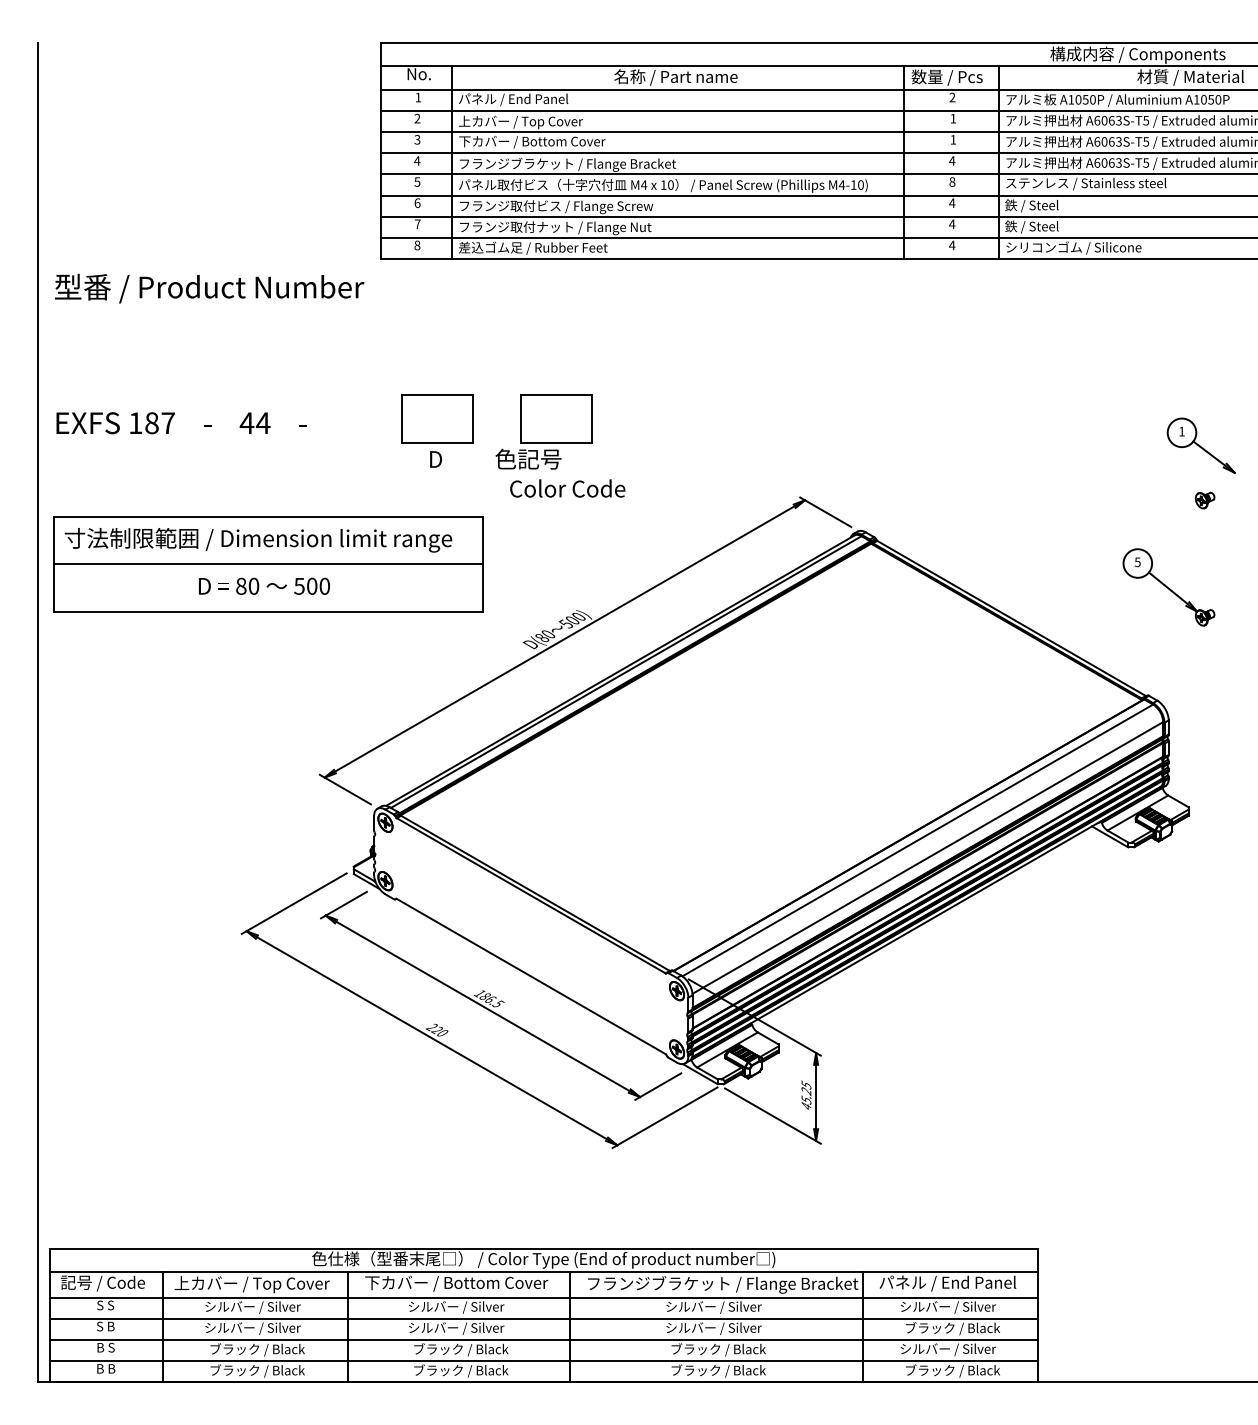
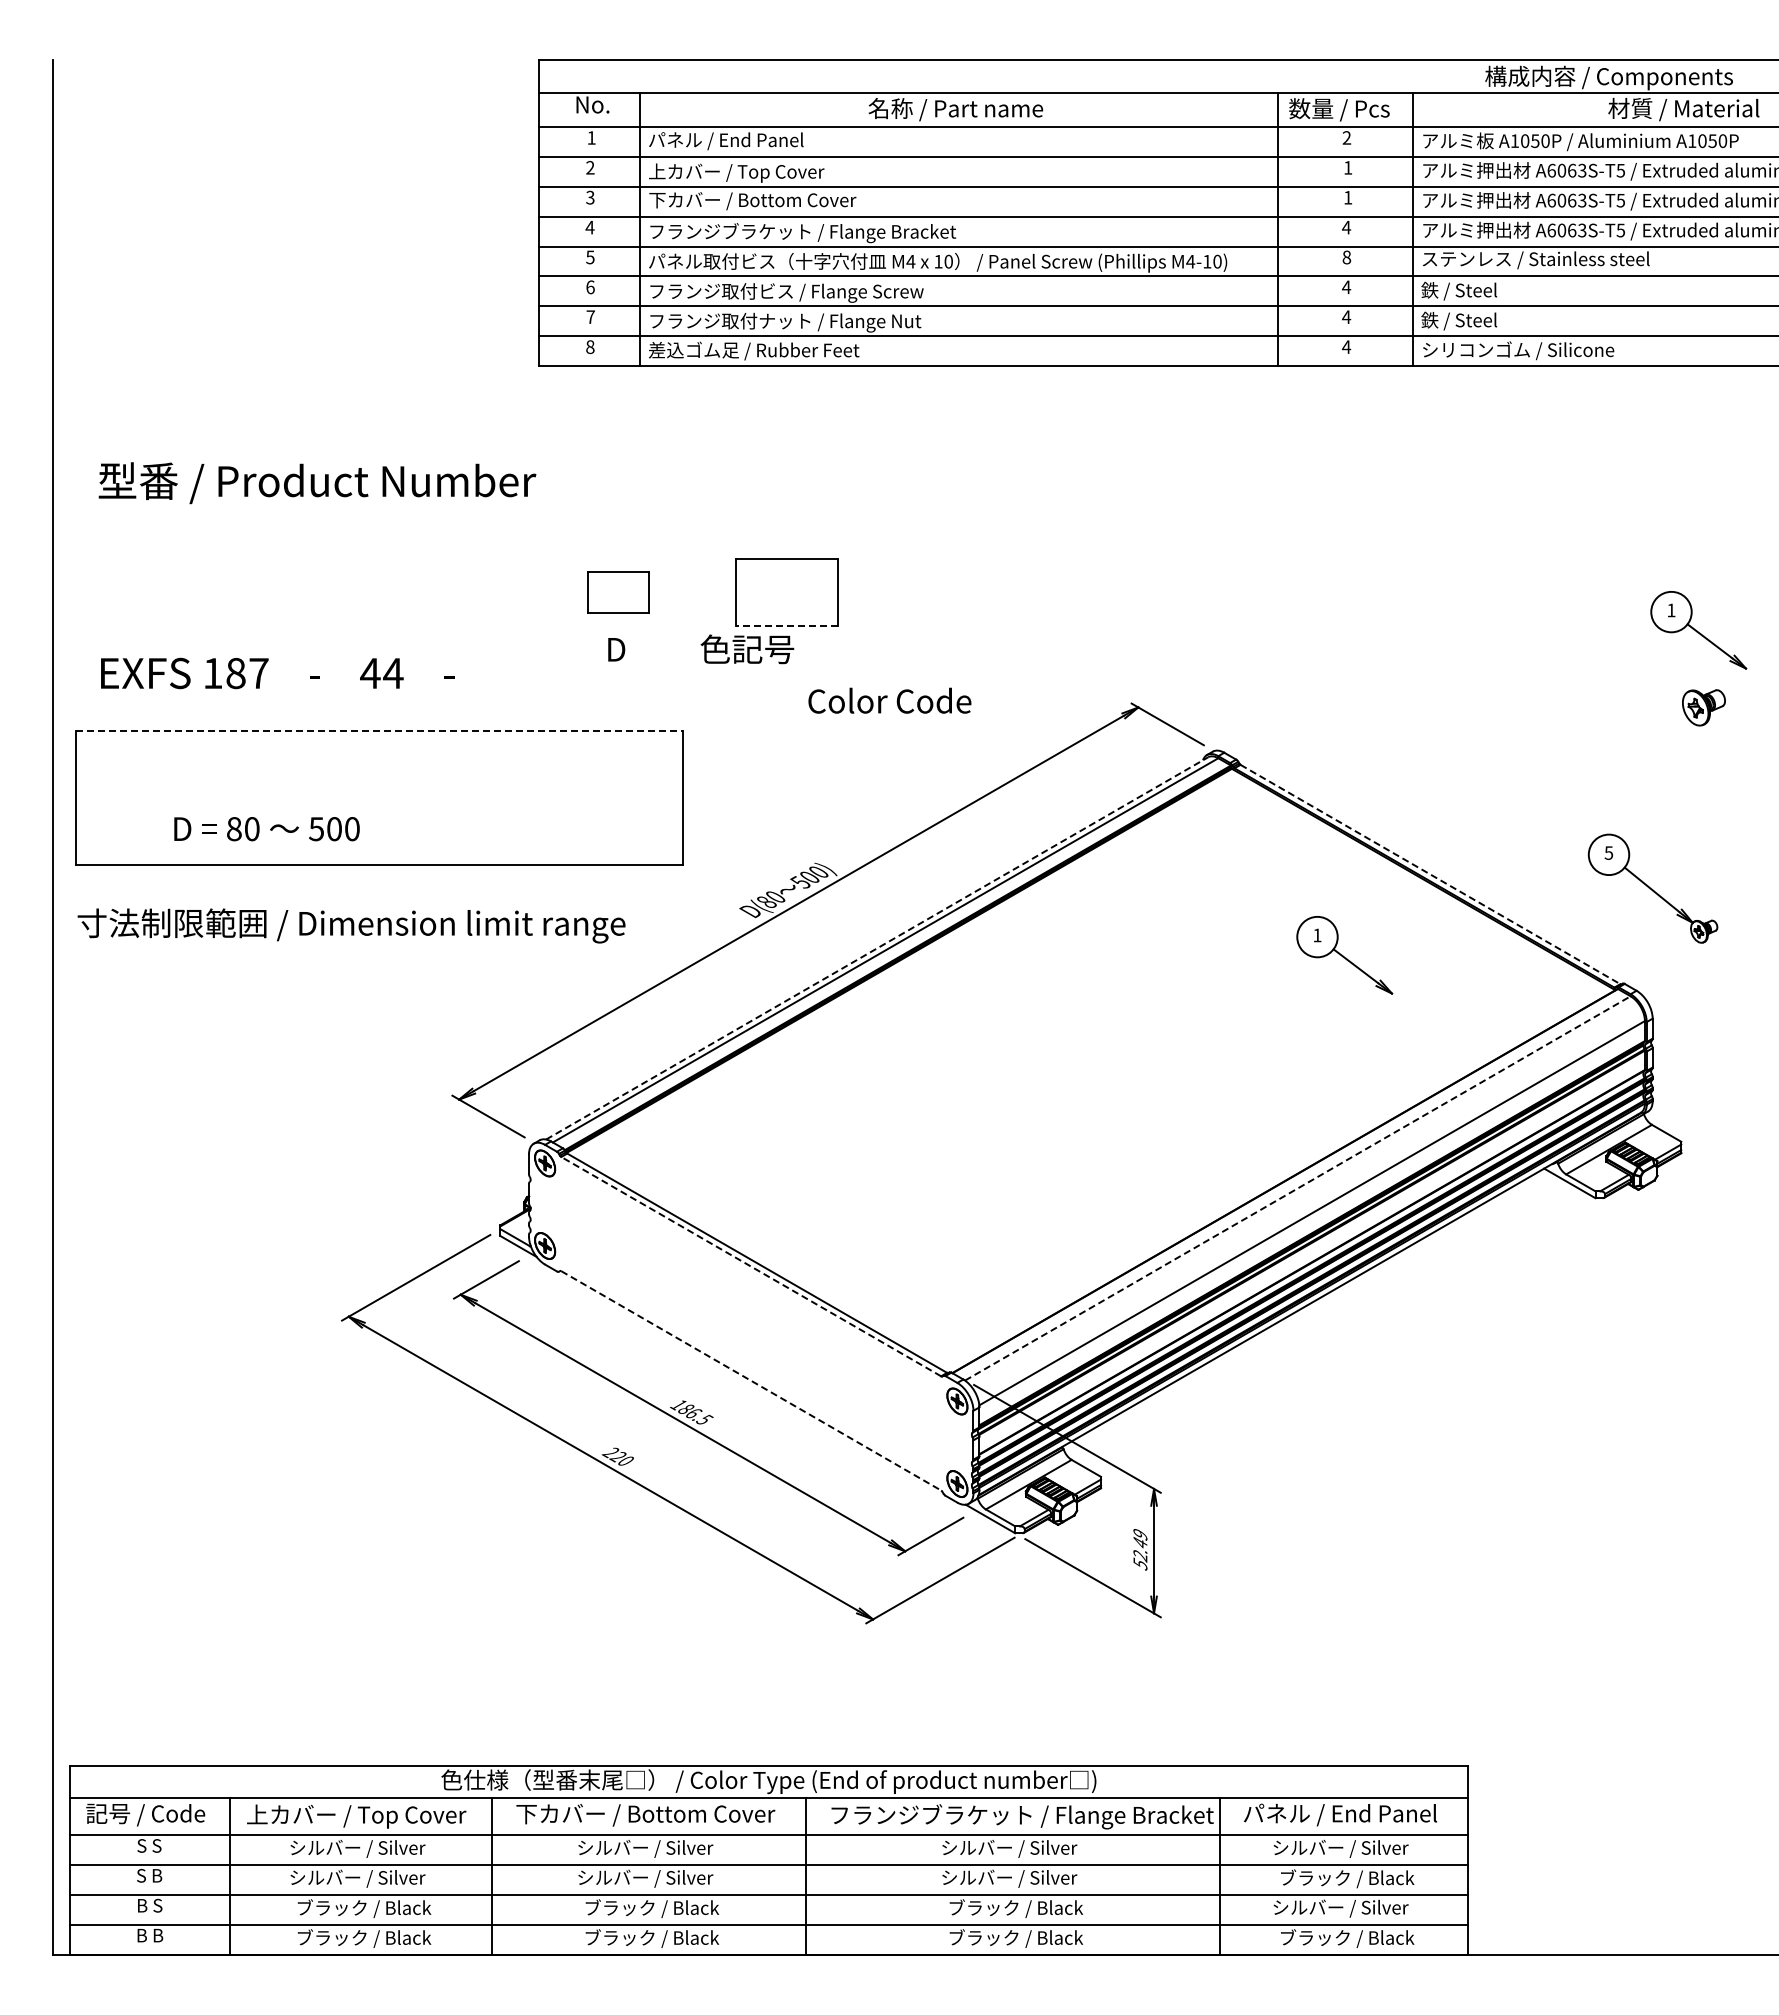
text: (209, 353) -> (317, 575), moved
part: (437, 419) -> (618, 592), size x0.6
line: (556, 443) -> (786, 626), solid -> dashed
text: (567, 488) -> (889, 700), moved
part: (1205, 500) -> (1704, 707), size x1.6
line: (268, 516) -> (379, 730), solid -> dashed
text: (258, 539) -> (351, 925), moved
line: (267, 564) -> (378, 798), removed
text: (264, 586) -> (266, 829), moved
part: (1168, 587) -> (1652, 888), moved
line: (1011, 618) -> (1430, 874), solid -> dashed
line: (620, 670) -> (877, 948), solid -> dashed
part: (950, 675) -> (1344, 955), added
line: (918, 840) -> (1298, 1188), solid -> dashed
line: (530, 895) -> (750, 1266), solid -> dashed
line: (531, 976) -> (751, 1381), solid -> dashed
text: (806, 1095) -> (1140, 1548), 45.25 -> 52.49

